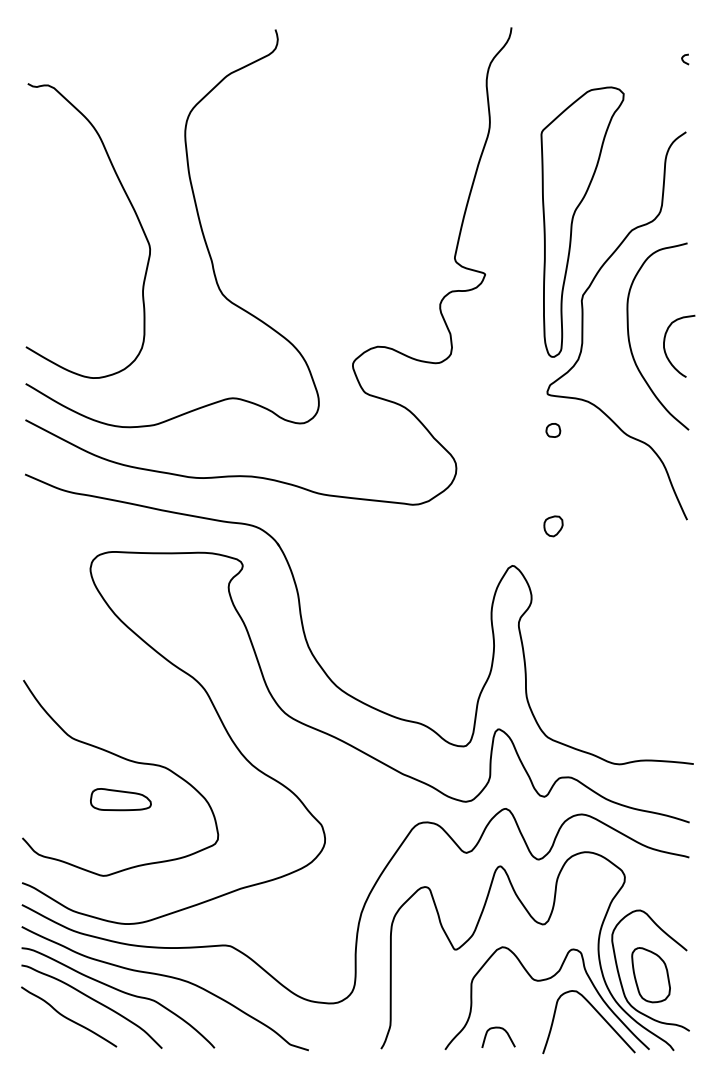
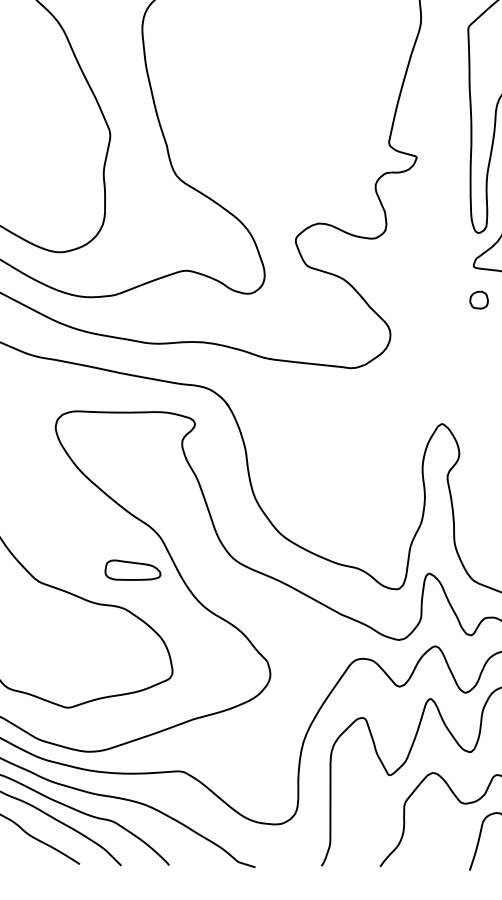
part: (553, 430) -> (479, 300), size x1.4
part: (553, 526) -> (479, 388), removed
part: (120, 799) -> (132, 570), moved
curve: (501, 1029) -> (431, 848), removed

